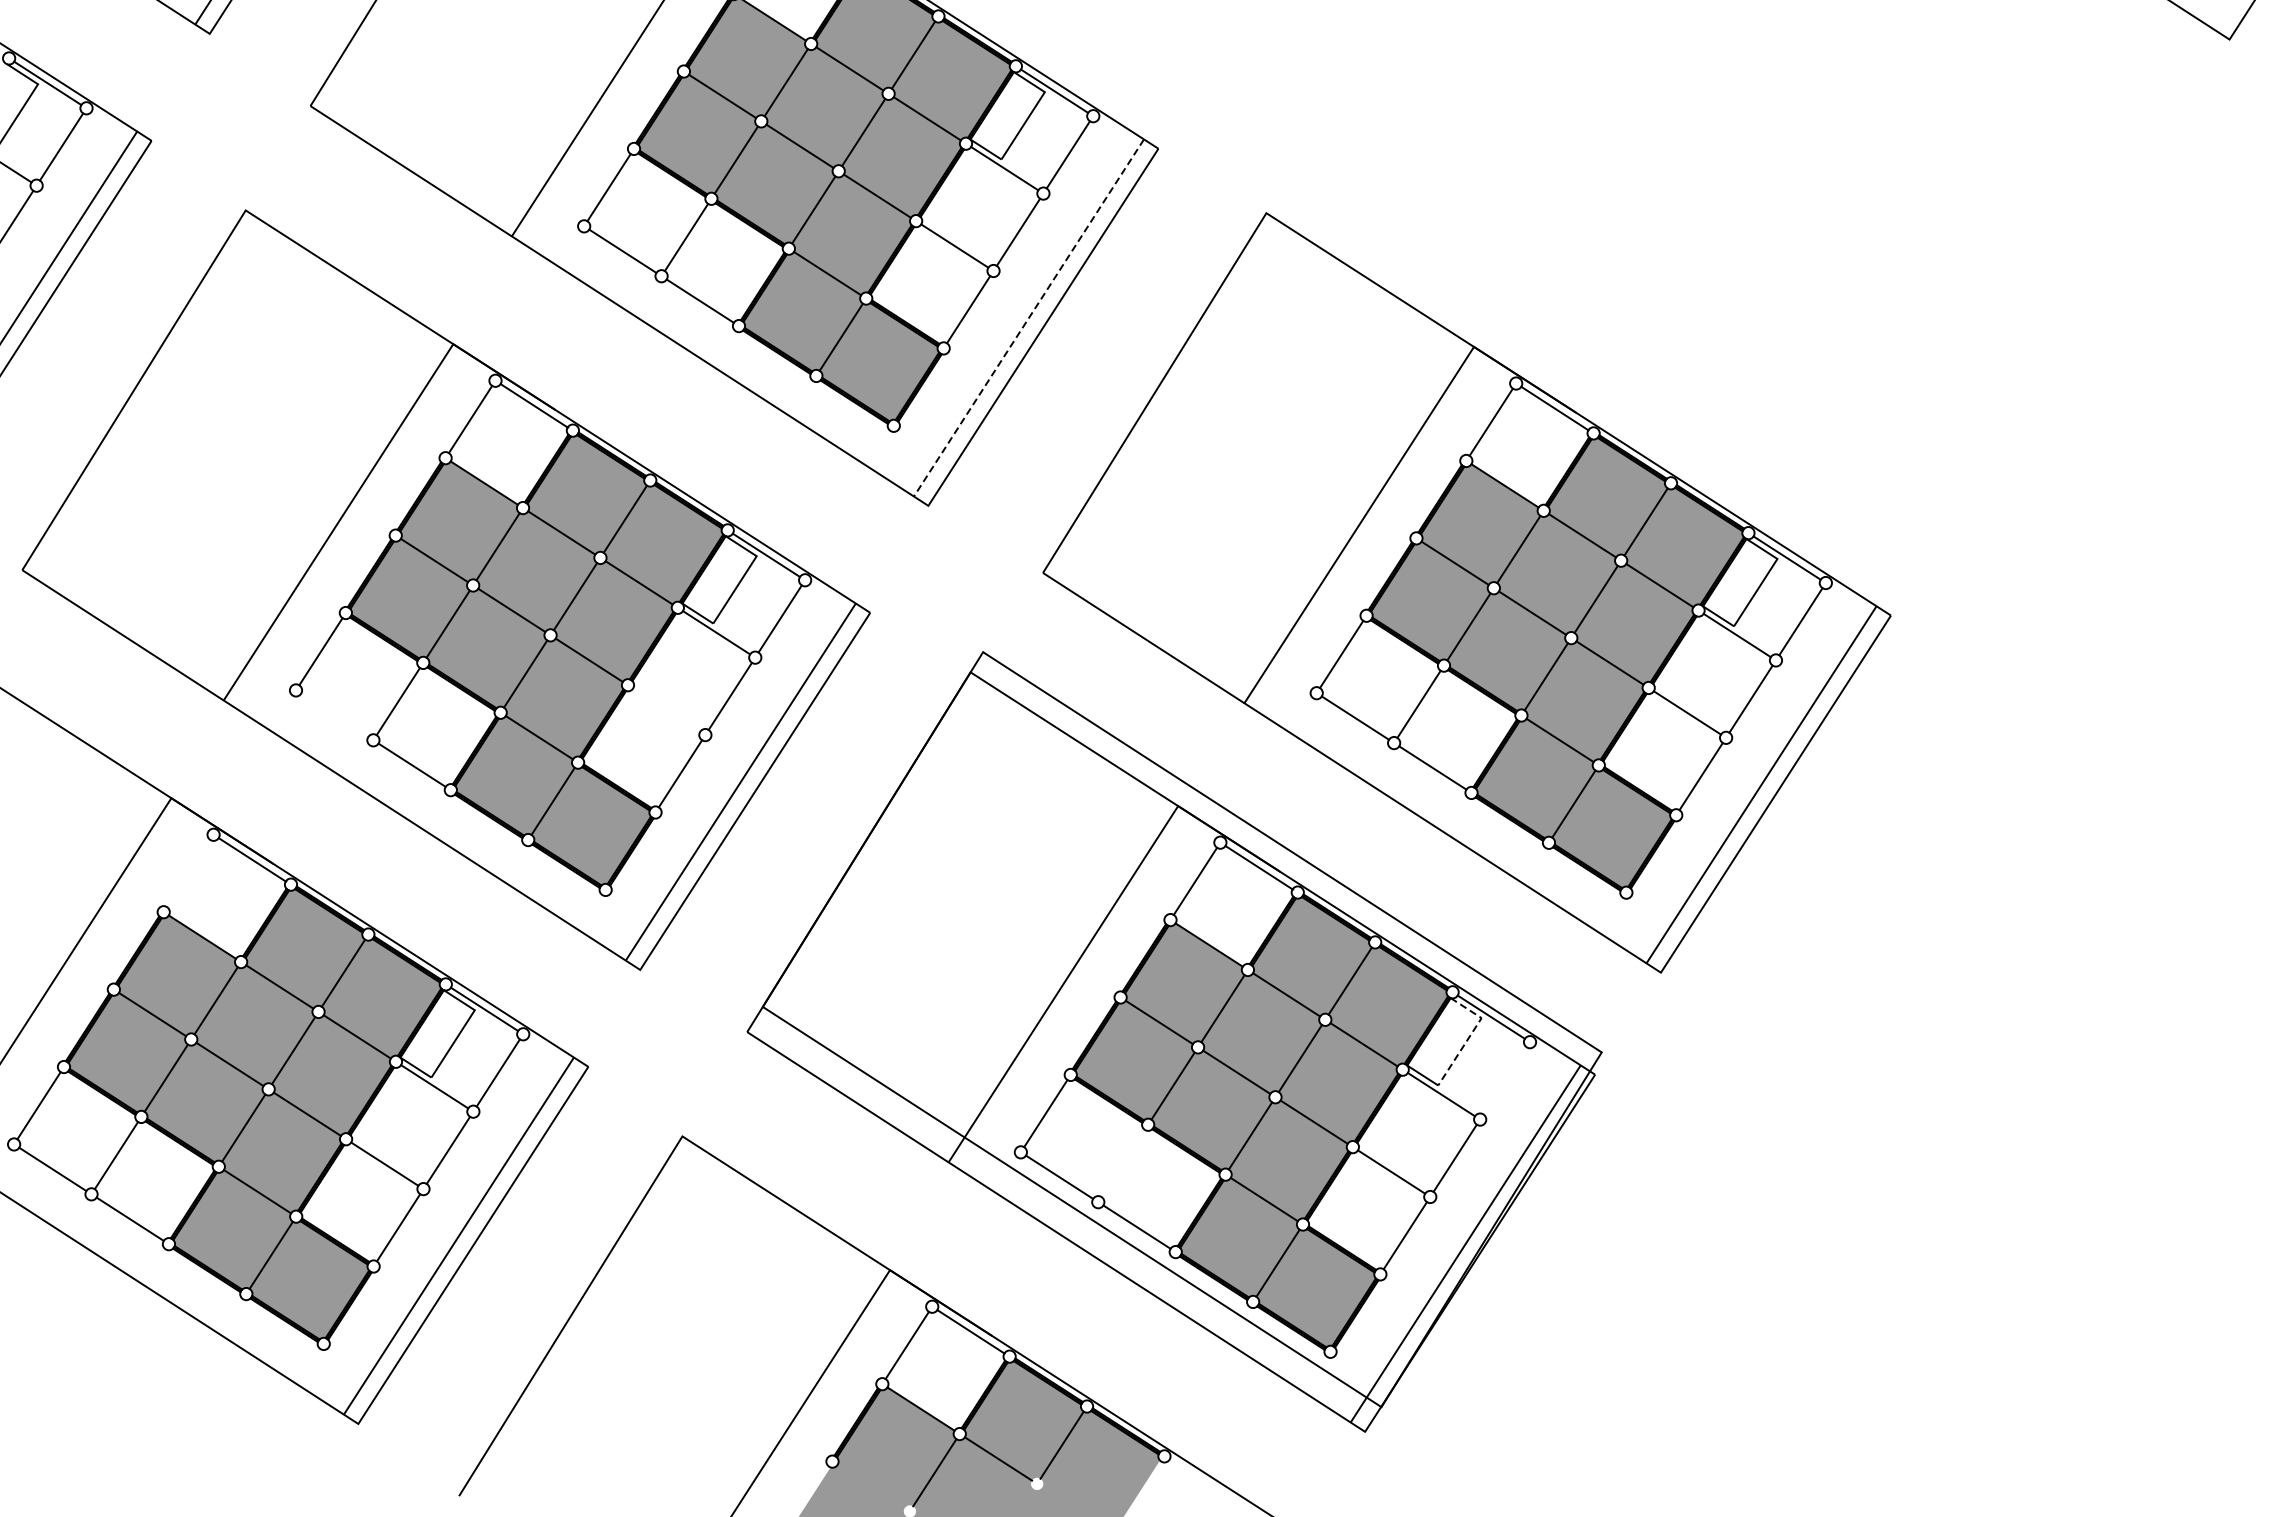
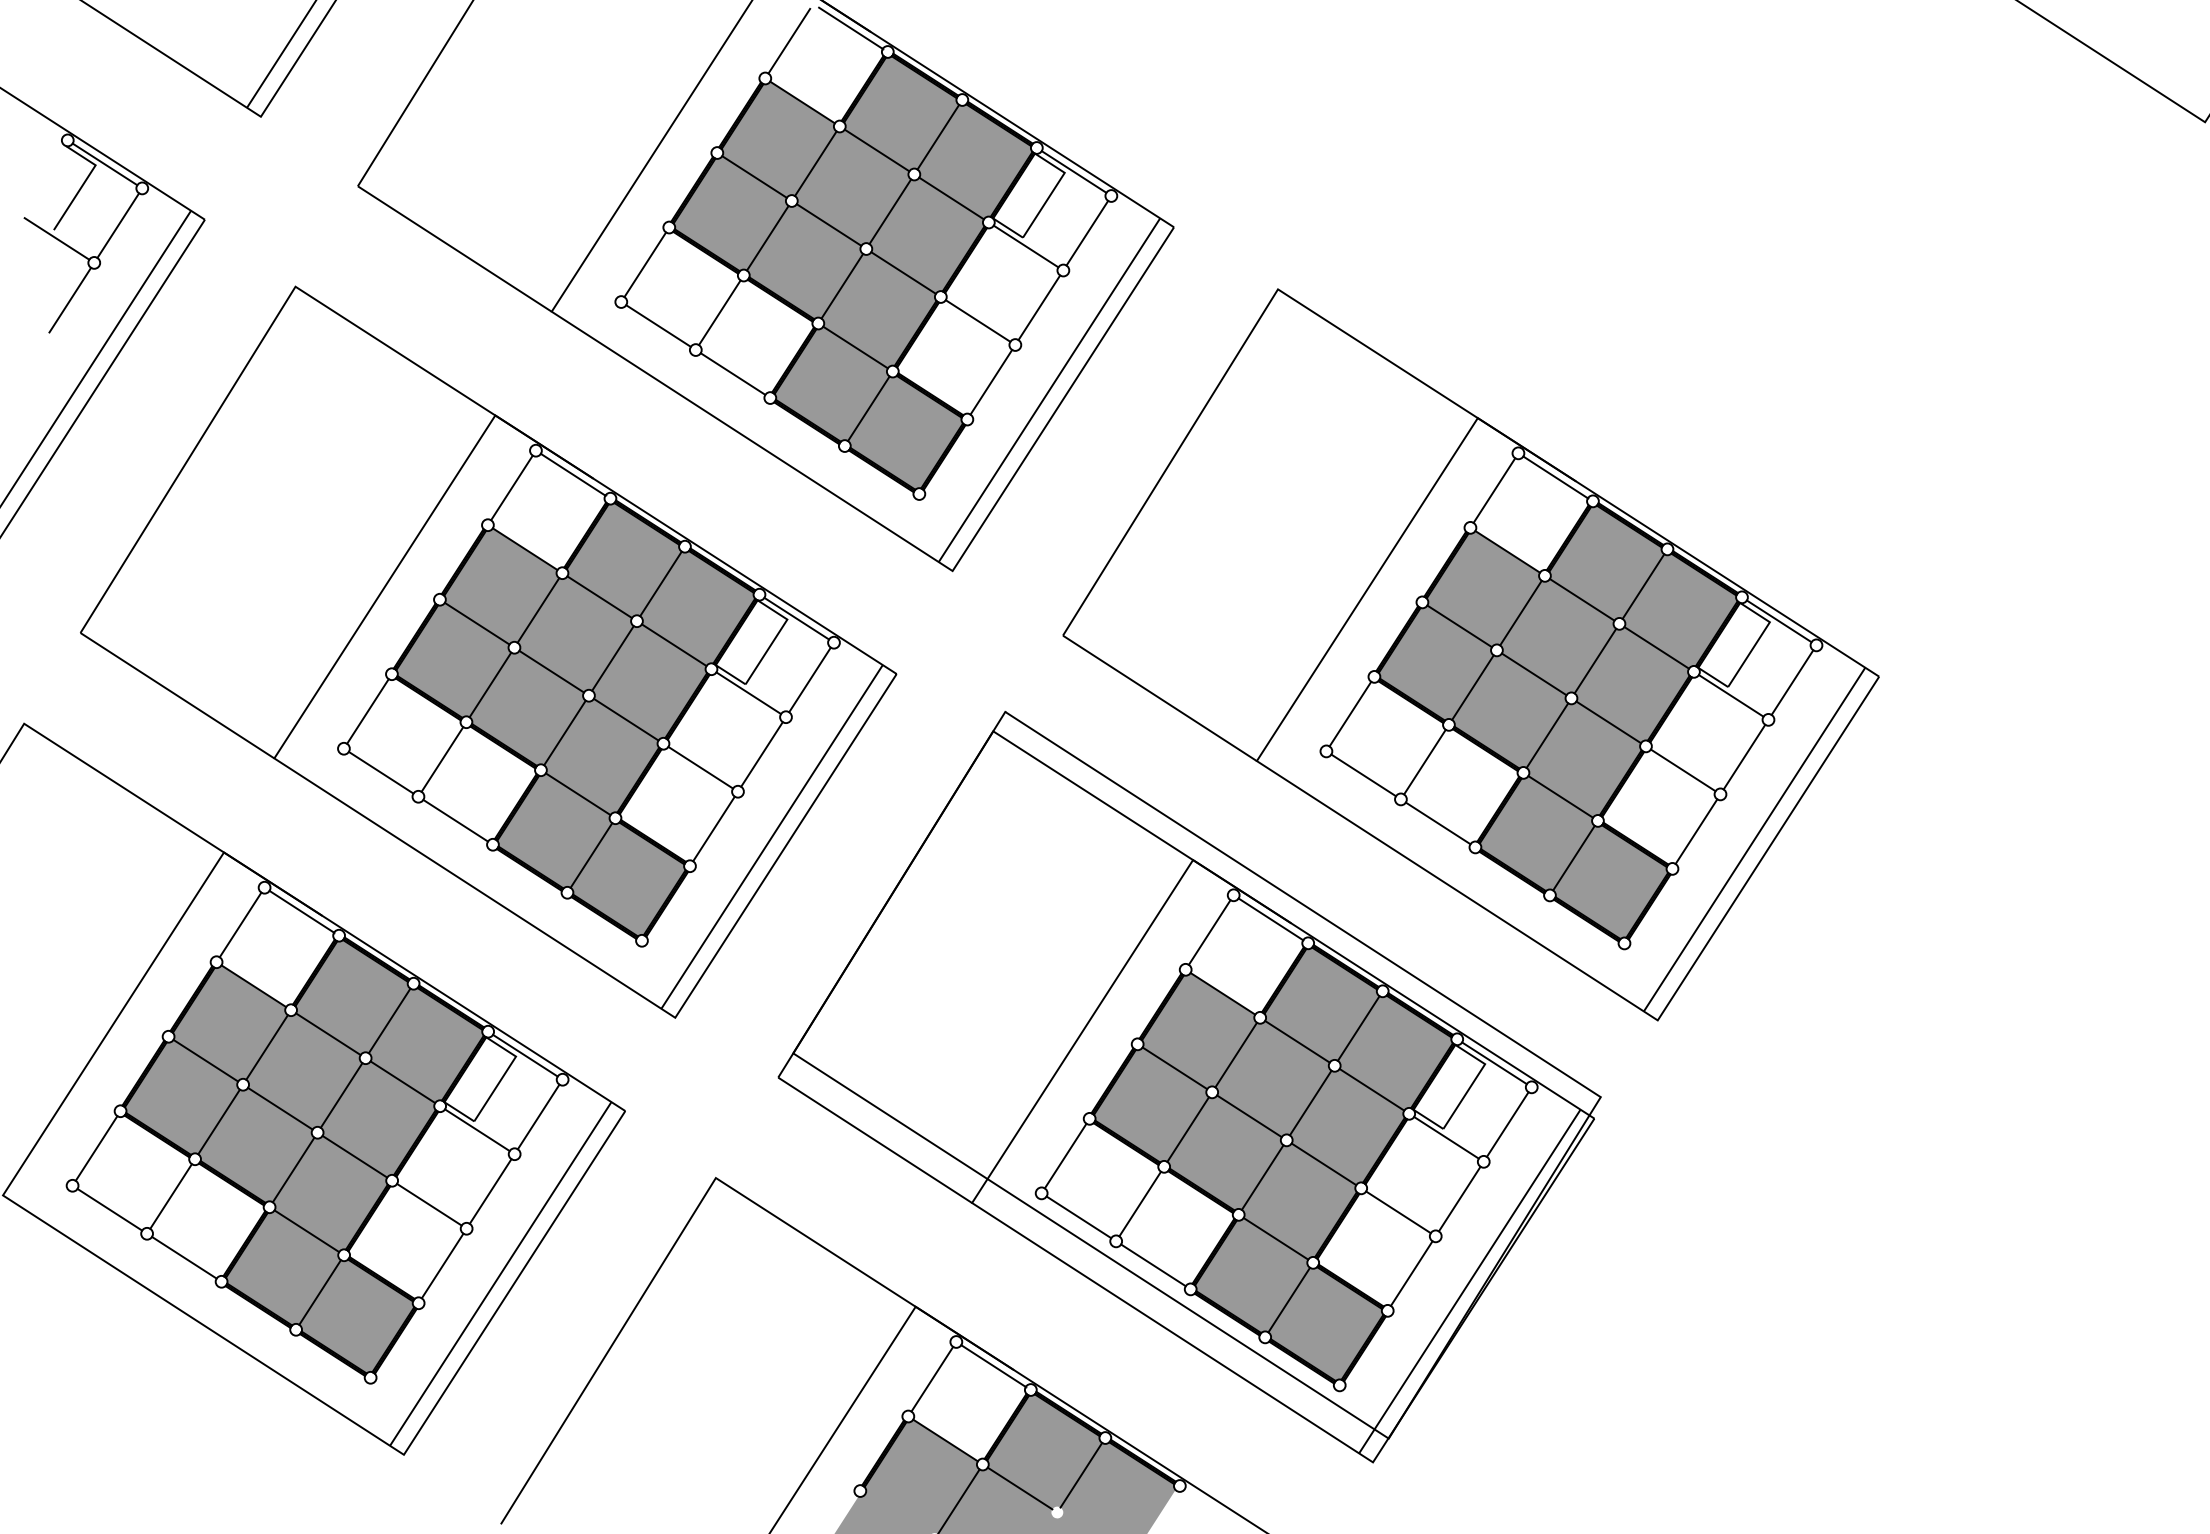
line: (1029, 318) -> (1049, 390), dashed -> solid
line: (666, 709) -> (700, 767), added
line: (334, 715) -> (380, 772), added
line: (188, 873) -> (240, 924), added
line: (1469, 1036) -> (1473, 1081), dashed -> solid
line: (1504, 1080) -> (1507, 1124), added
line: (1123, 1162) -> (1140, 1203), added

